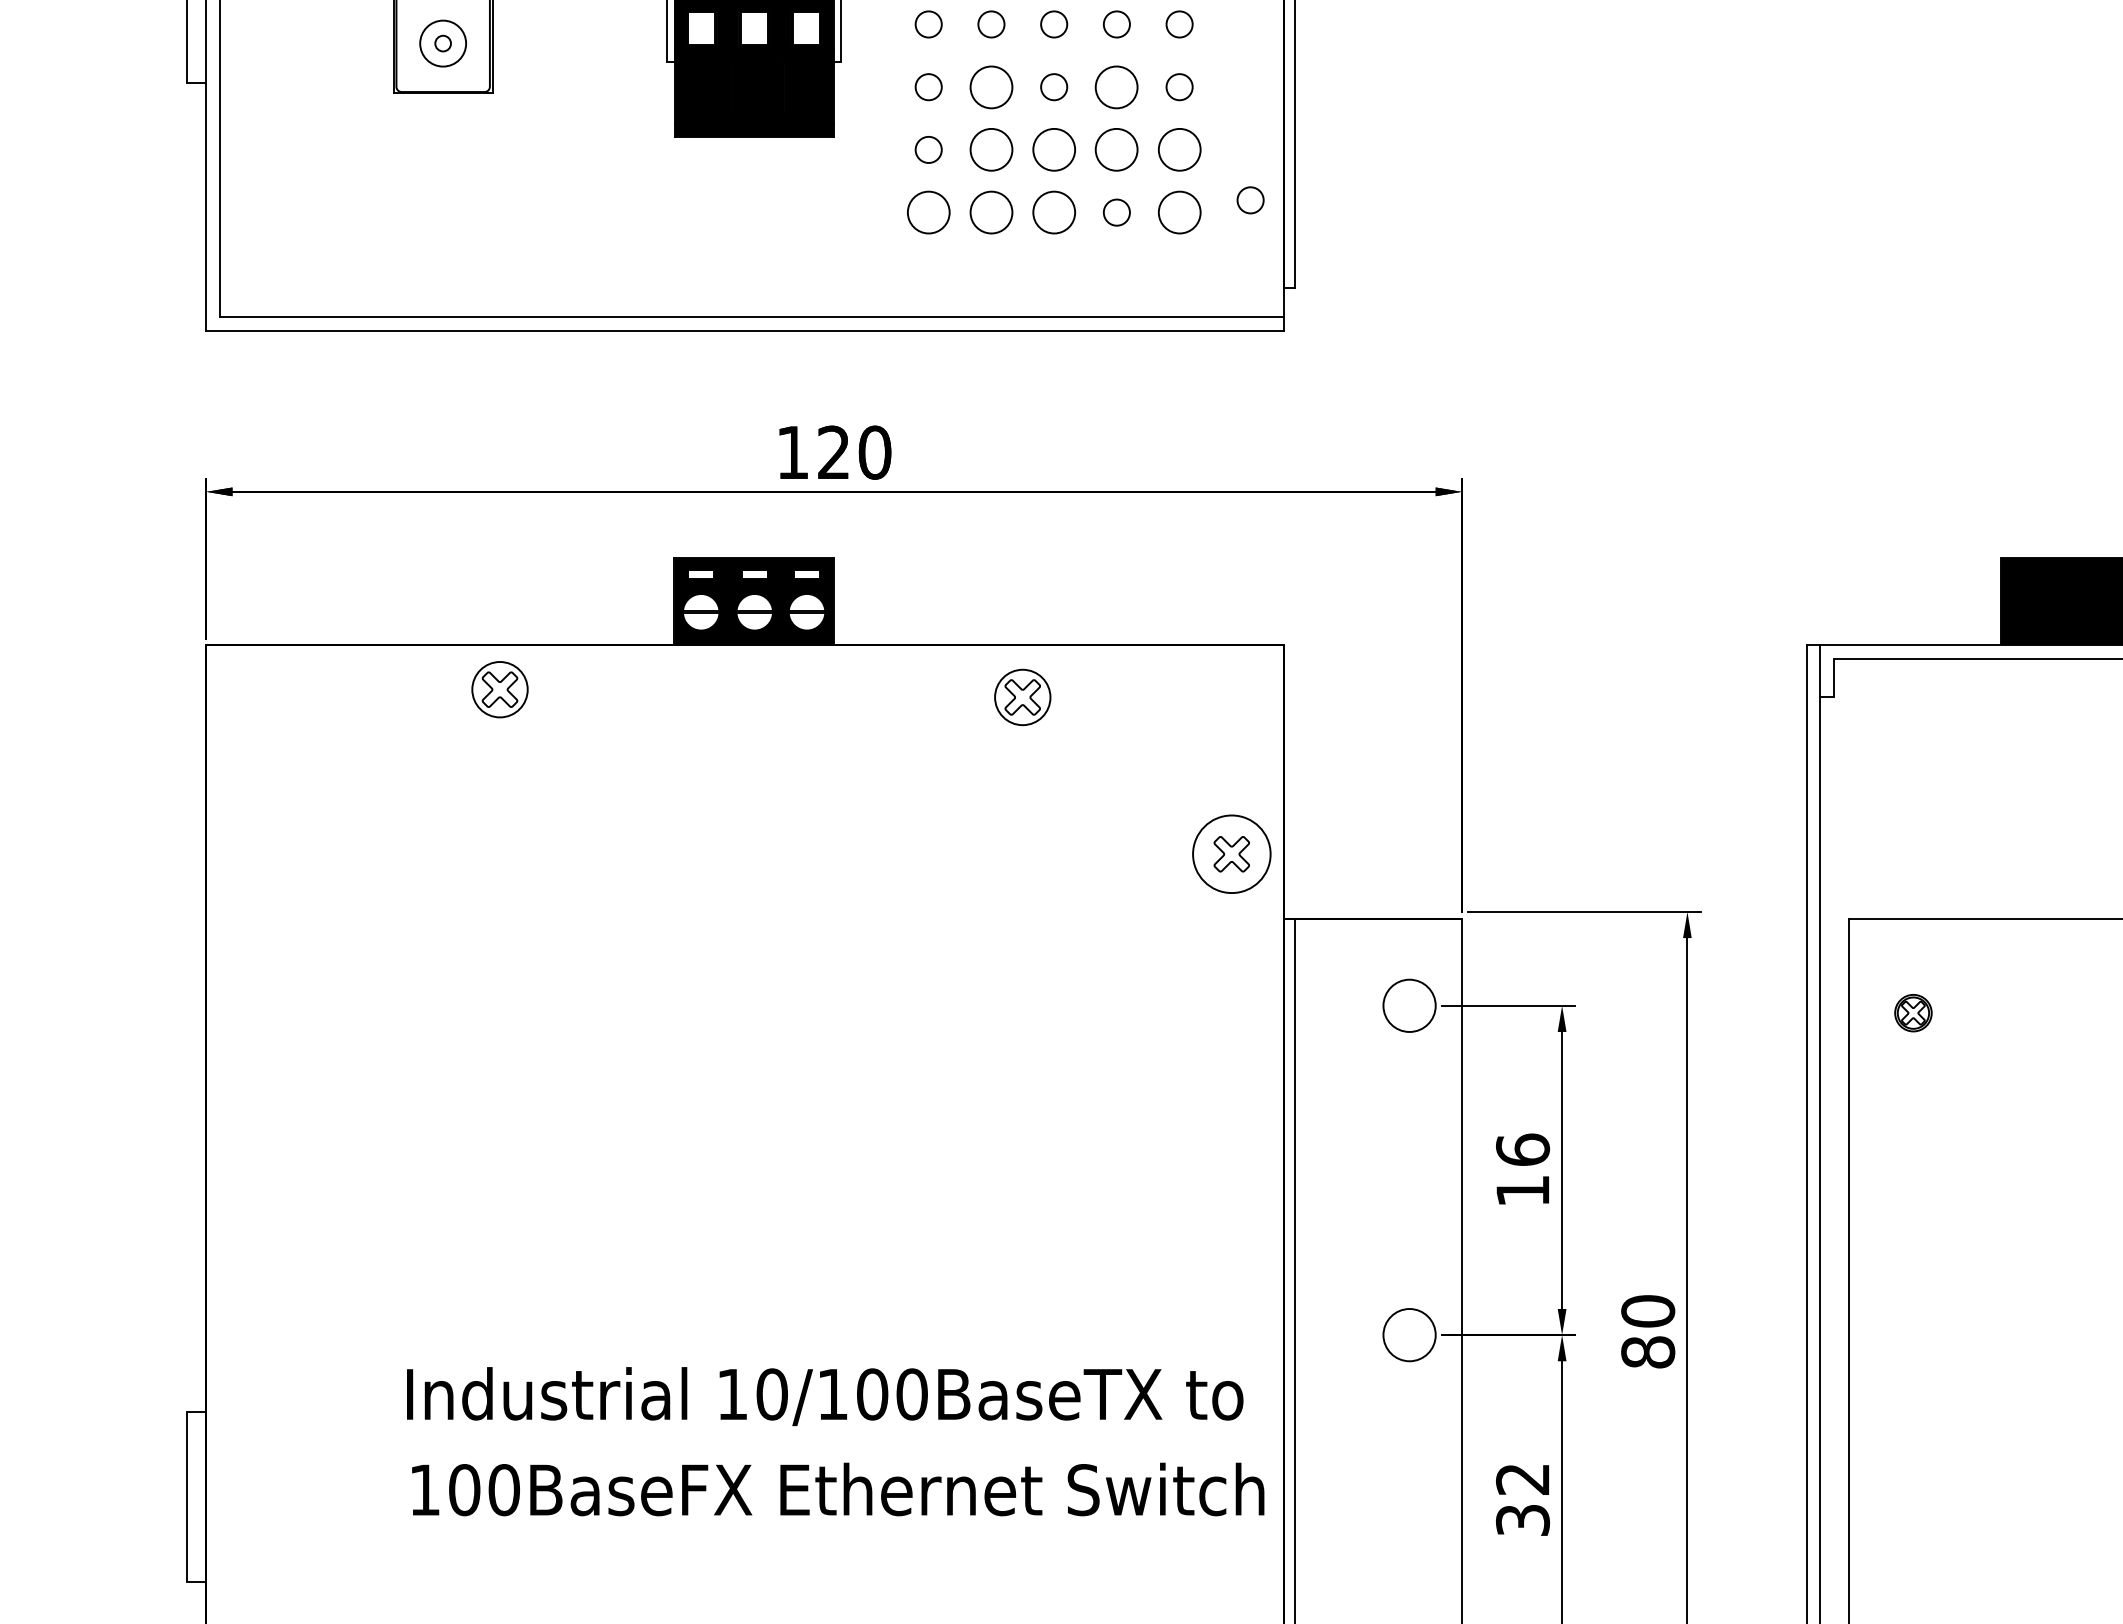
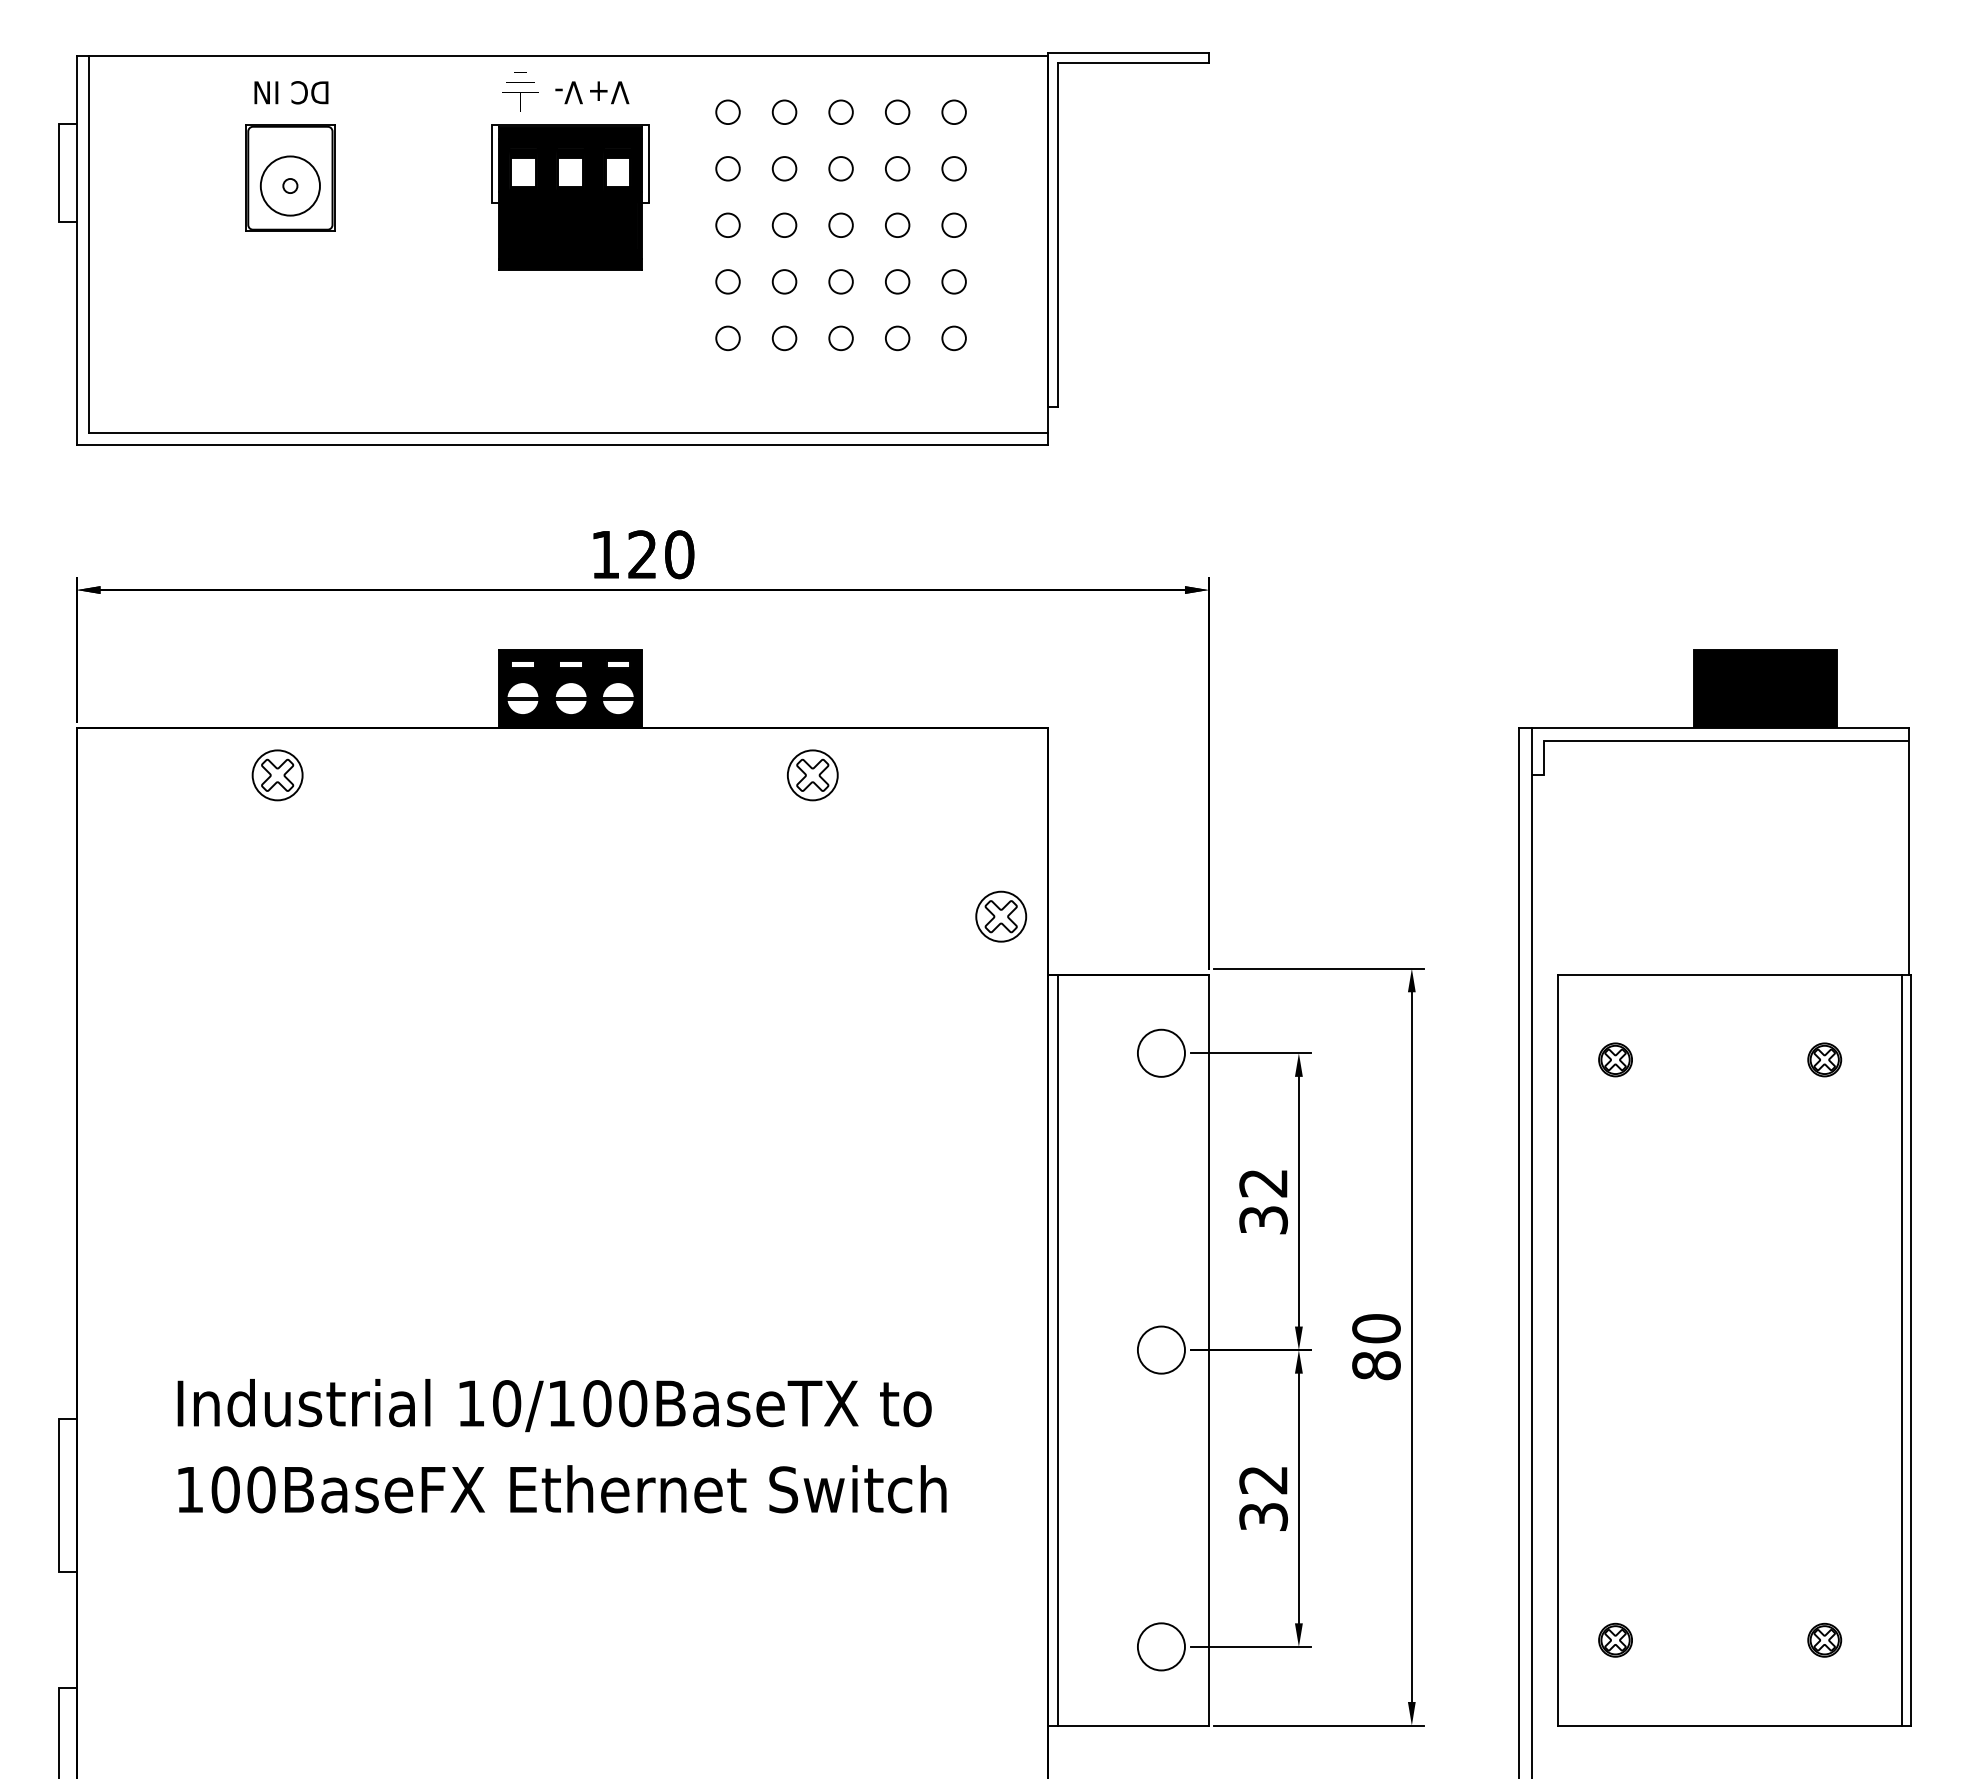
circle: (442, 42) -> (289, 185), size x1.43
circle: (991, 86) -> (784, 224), size x0.62
circle: (1116, 86) -> (897, 224), size x0.62
circle: (991, 149) -> (784, 281), size x0.62
circle: (1053, 149) -> (840, 281), size x0.62
circle: (1116, 149) -> (897, 281), size x0.62
circle: (1178, 149) -> (953, 281), size x0.62
circle: (1249, 199) -> (1017, 326), removed
circle: (928, 212) -> (727, 338), size x0.62
circle: (991, 212) -> (784, 338), size x0.62
circle: (1053, 212) -> (840, 338), size x0.62
circle: (1178, 212) -> (953, 338), size x0.62
part: (499, 689) -> (277, 775), moved
circle: (1232, 854) -> (1001, 916), size x0.71
text: (1522, 1170) -> (1263, 1201), 16 -> 32
text: (824, 1396) -> (554, 1405), moved
text: (838, 1489) -> (562, 1489), moved

